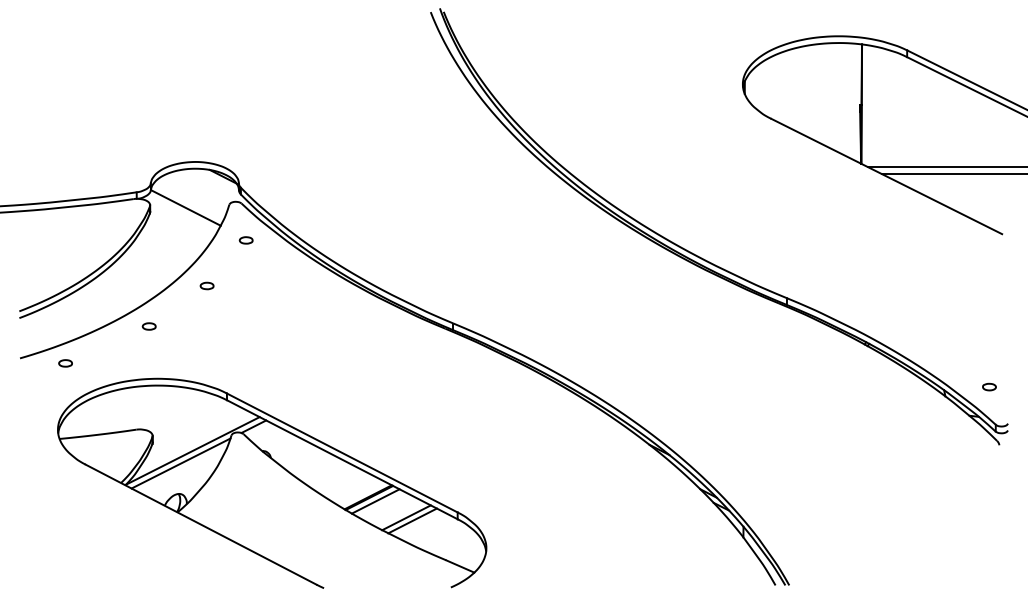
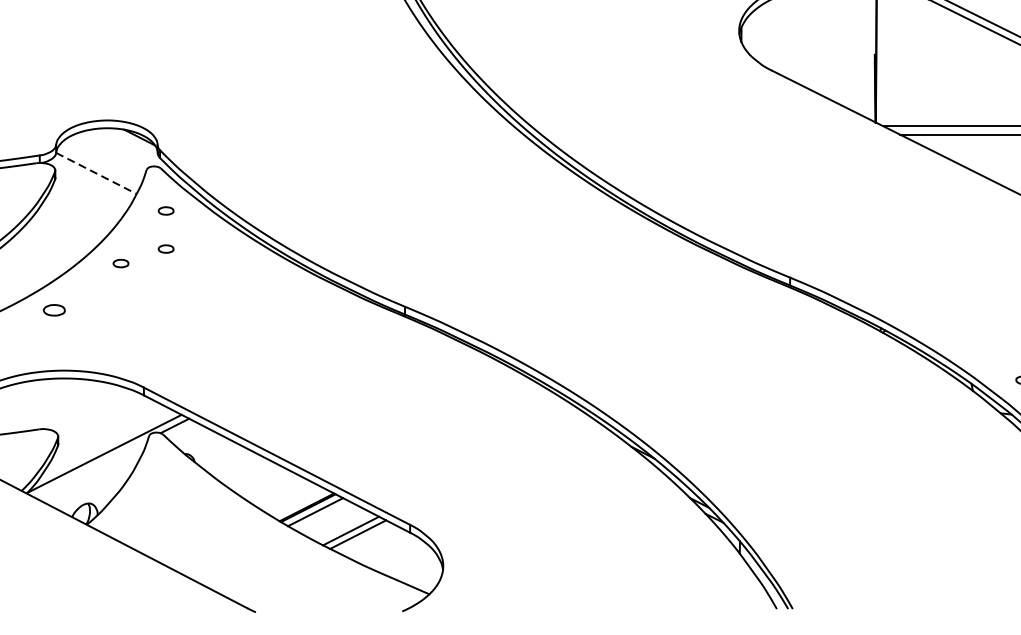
line: (186, 208) -> (97, 174), solid -> dashed
part: (245, 273) -> (165, 249), added
part: (148, 326) -> (53, 310), size x1.4
line: (180, 463) -> (90, 468), removed

